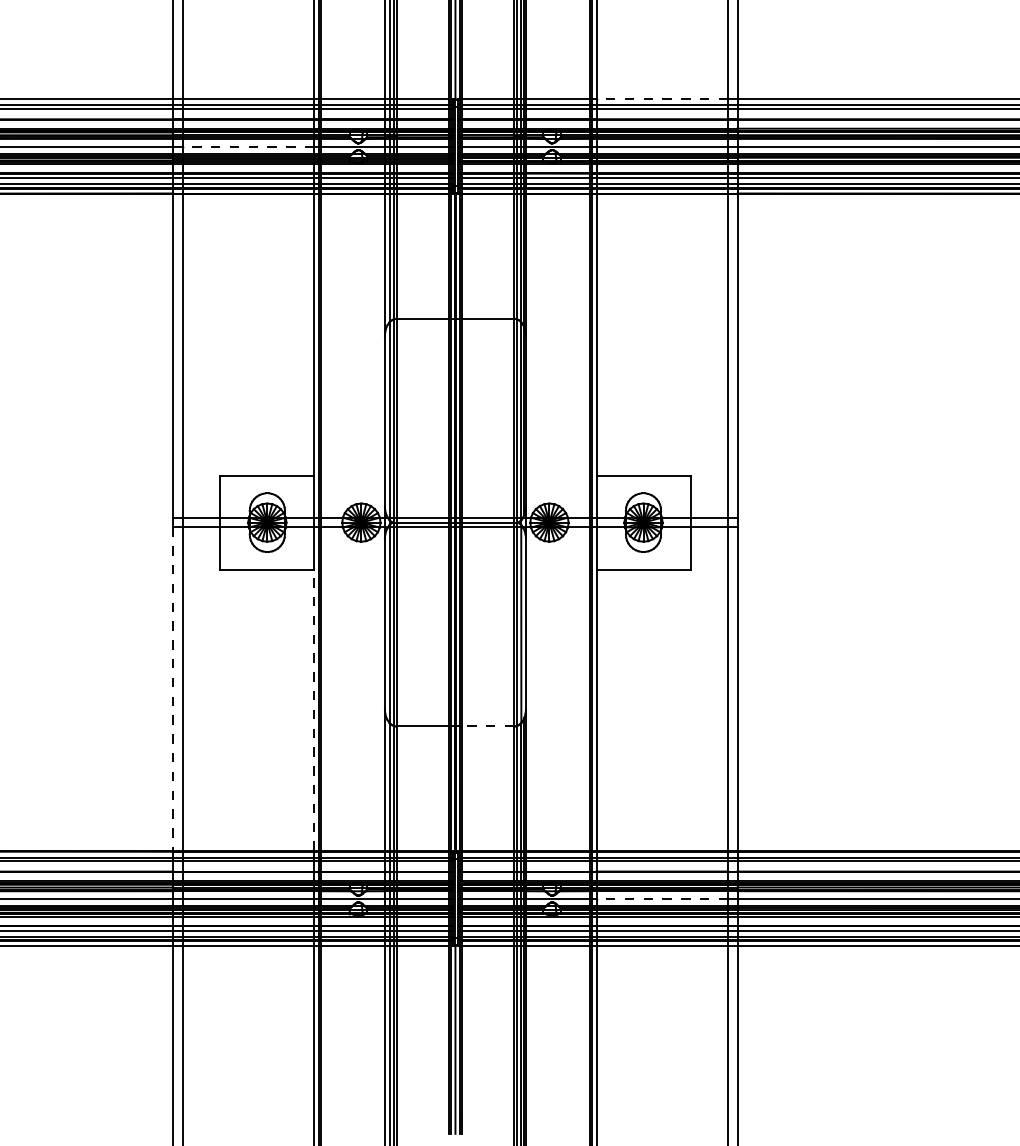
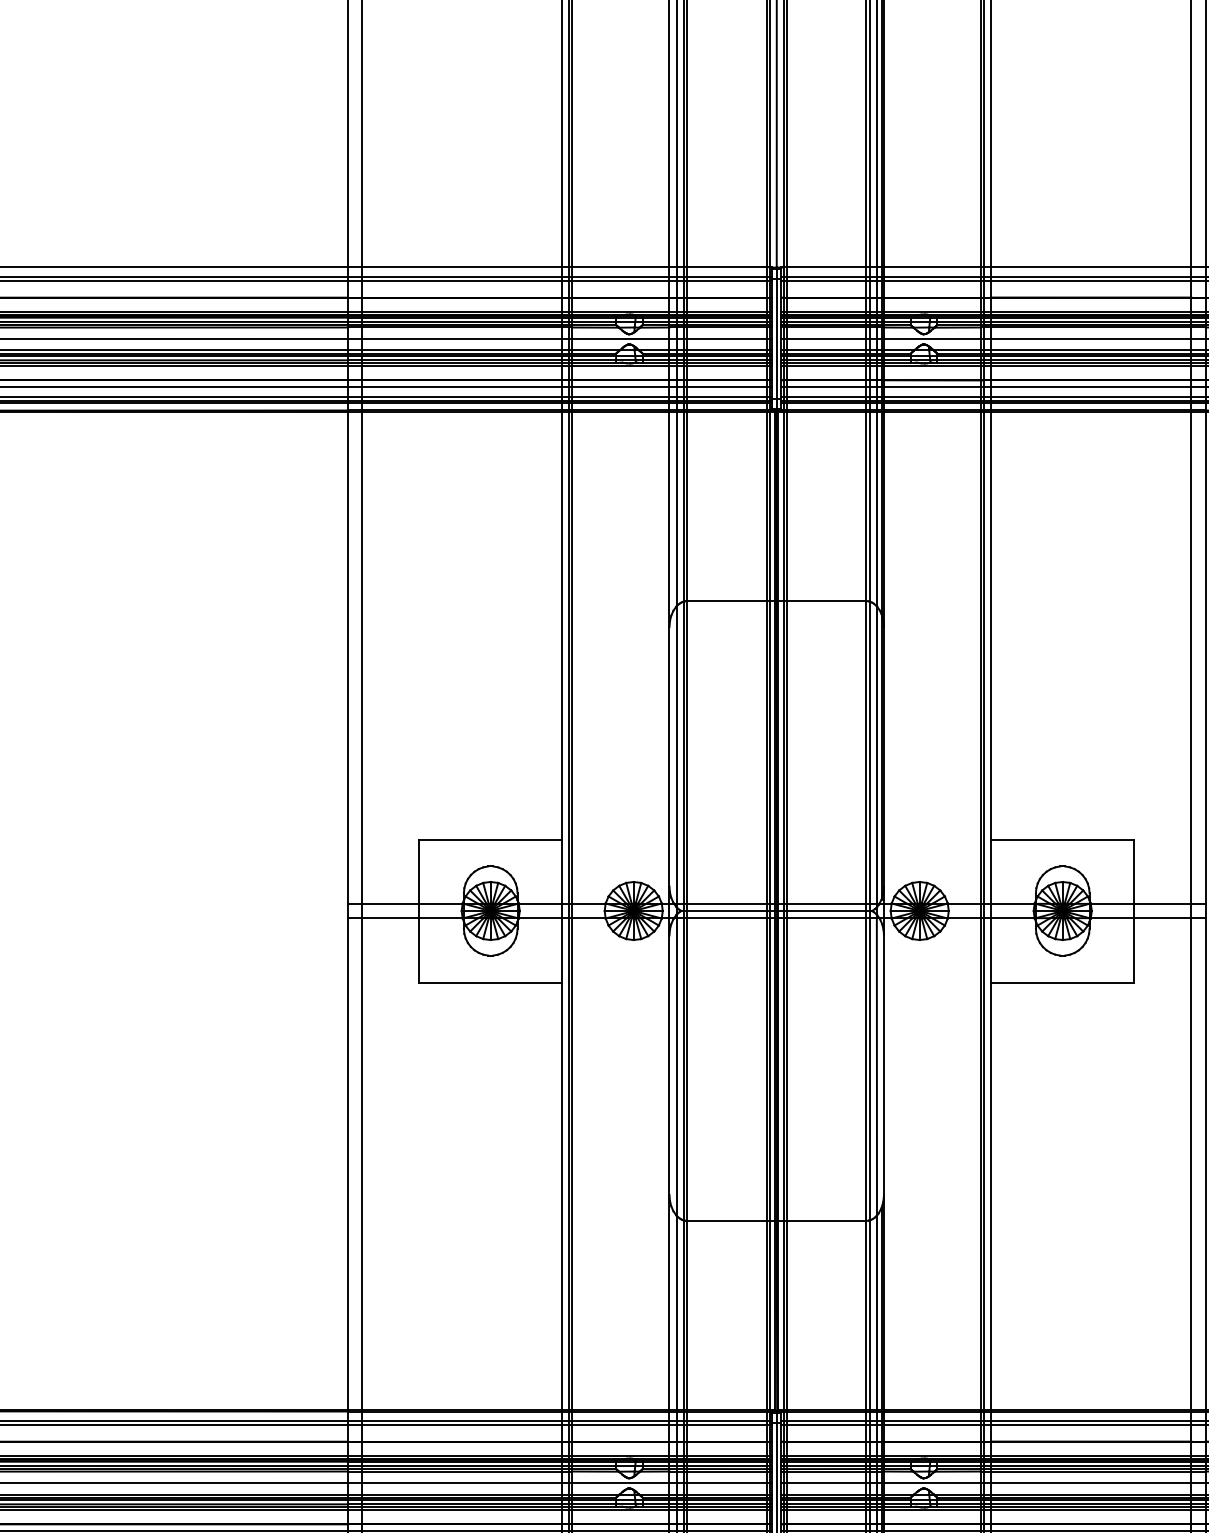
line: (662, 99) -> (1091, 267), dashed -> solid
line: (248, 146) -> (462, 339), dashed -> solid
line: (173, 689) -> (347, 1164), dashed -> solid
line: (314, 710) -> (562, 1196), dashed -> solid
line: (487, 726) -> (825, 1221), dashed -> solid
line: (662, 898) -> (1091, 1482), dashed -> solid

